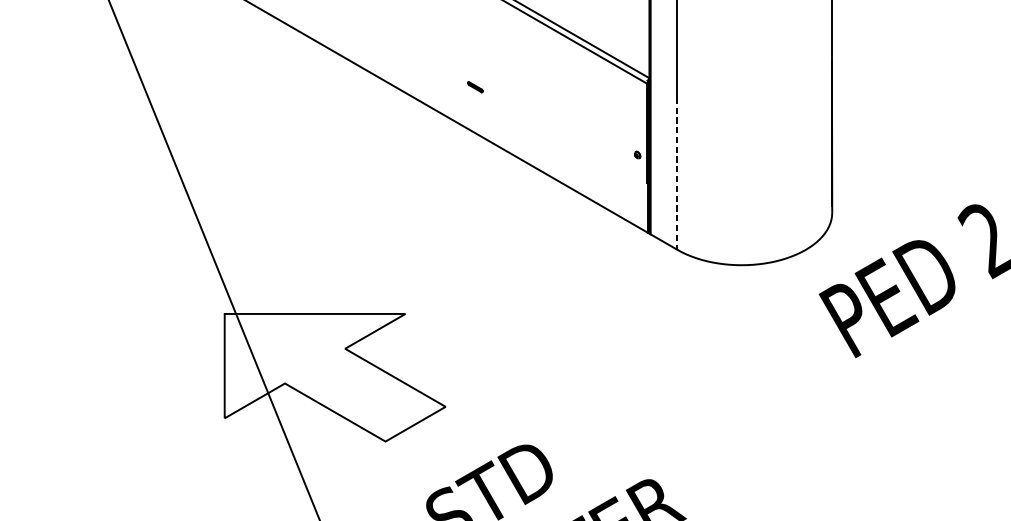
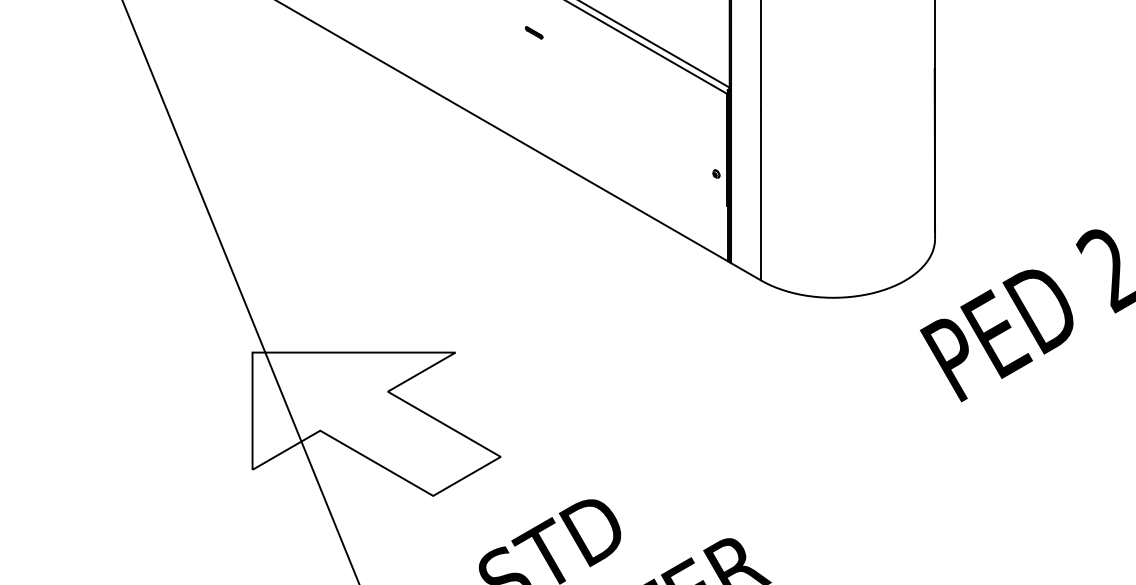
part: (475, 86) -> (534, 32), moved
line: (677, 174) -> (761, 195), dashed -> solid

